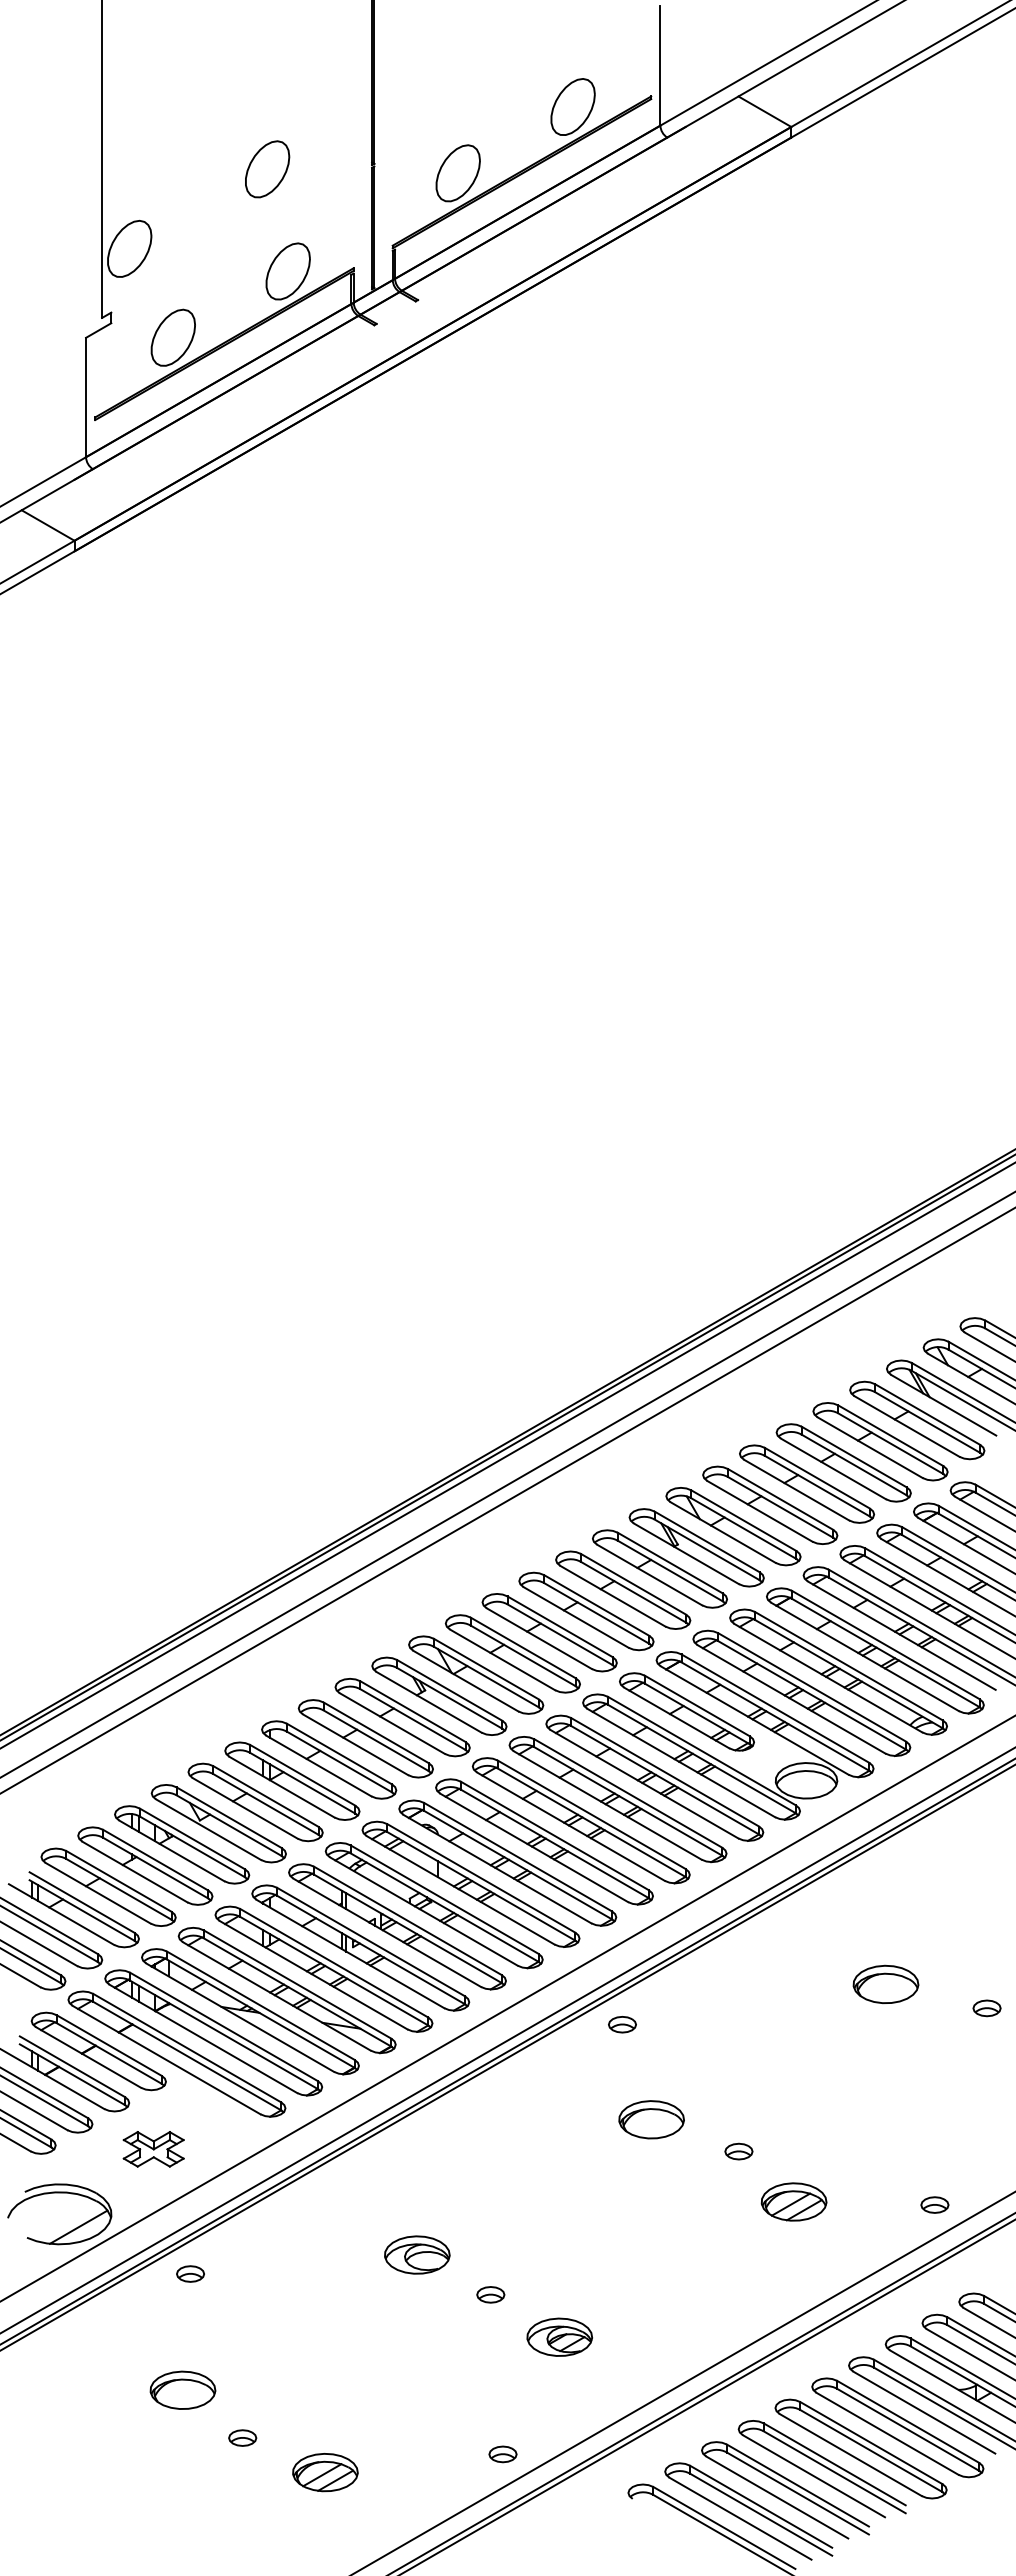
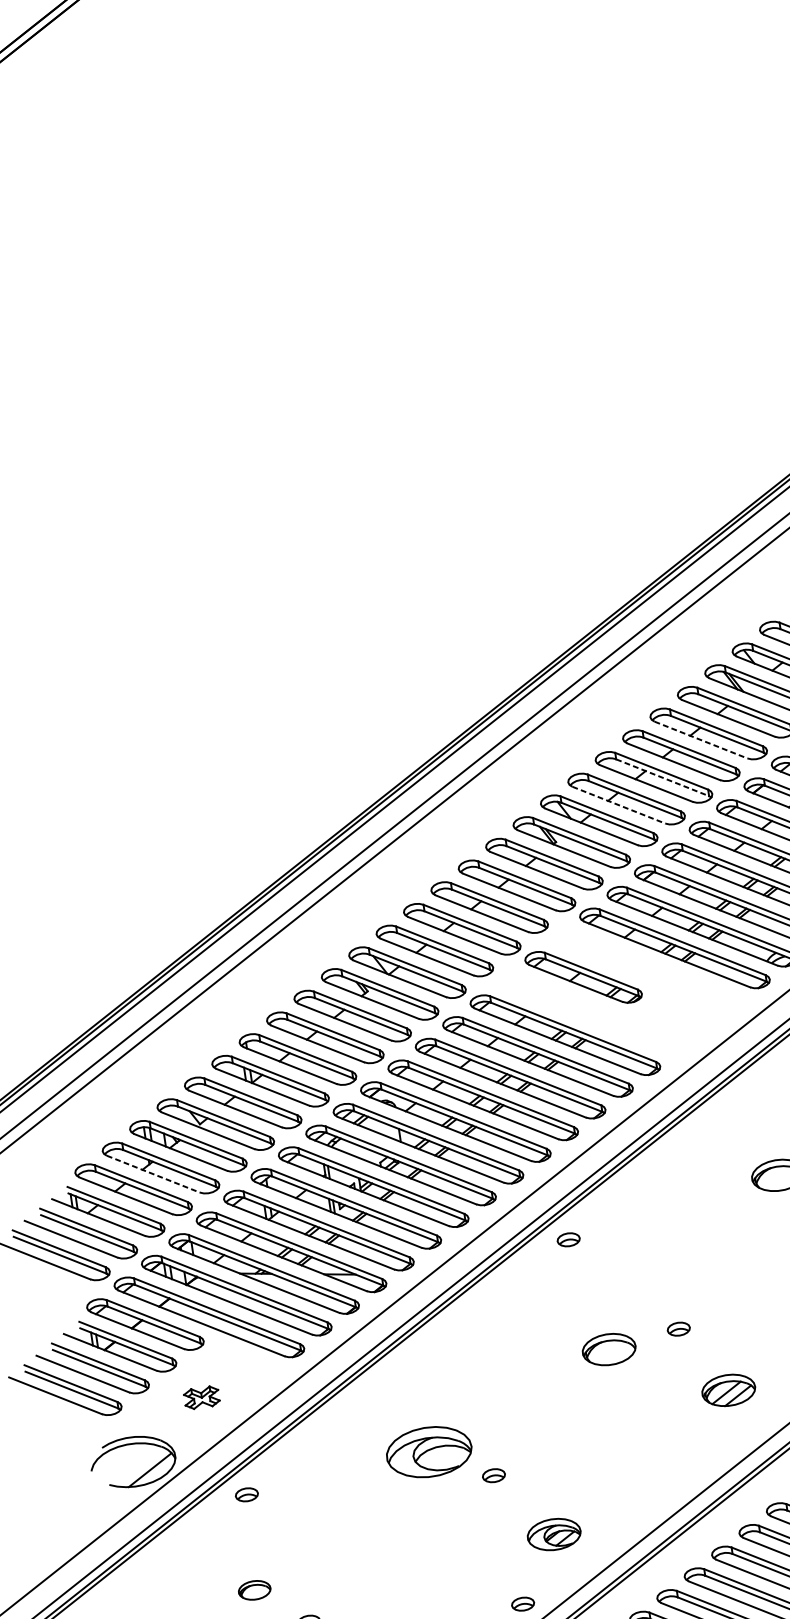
line: (870, 1447) -> (701, 739), solid -> dashed
line: (817, 1486) -> (662, 778), solid -> dashed
line: (759, 1511) -> (618, 805), solid -> dashed
part: (743, 1715) -> (630, 973), removed
line: (135, 1872) -> (153, 1174), solid -> dashed
part: (651, 2119) -> (609, 1349), moved
part: (153, 2149) -> (201, 1397), size x0.7
part: (793, 2201) -> (728, 1390), moved
part: (417, 2254) -> (429, 1451), size x1.6
part: (559, 2336) -> (553, 1533), moved
part: (182, 2389) -> (254, 1589), size x0.6

